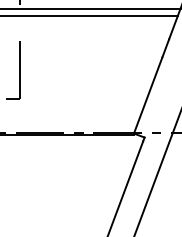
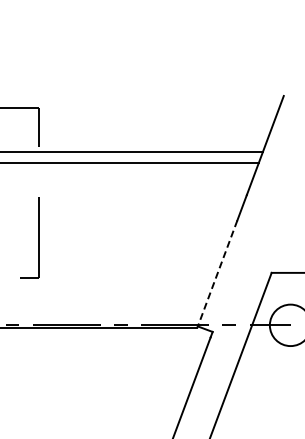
line: (148, 96) -> (217, 274), solid -> dashed

